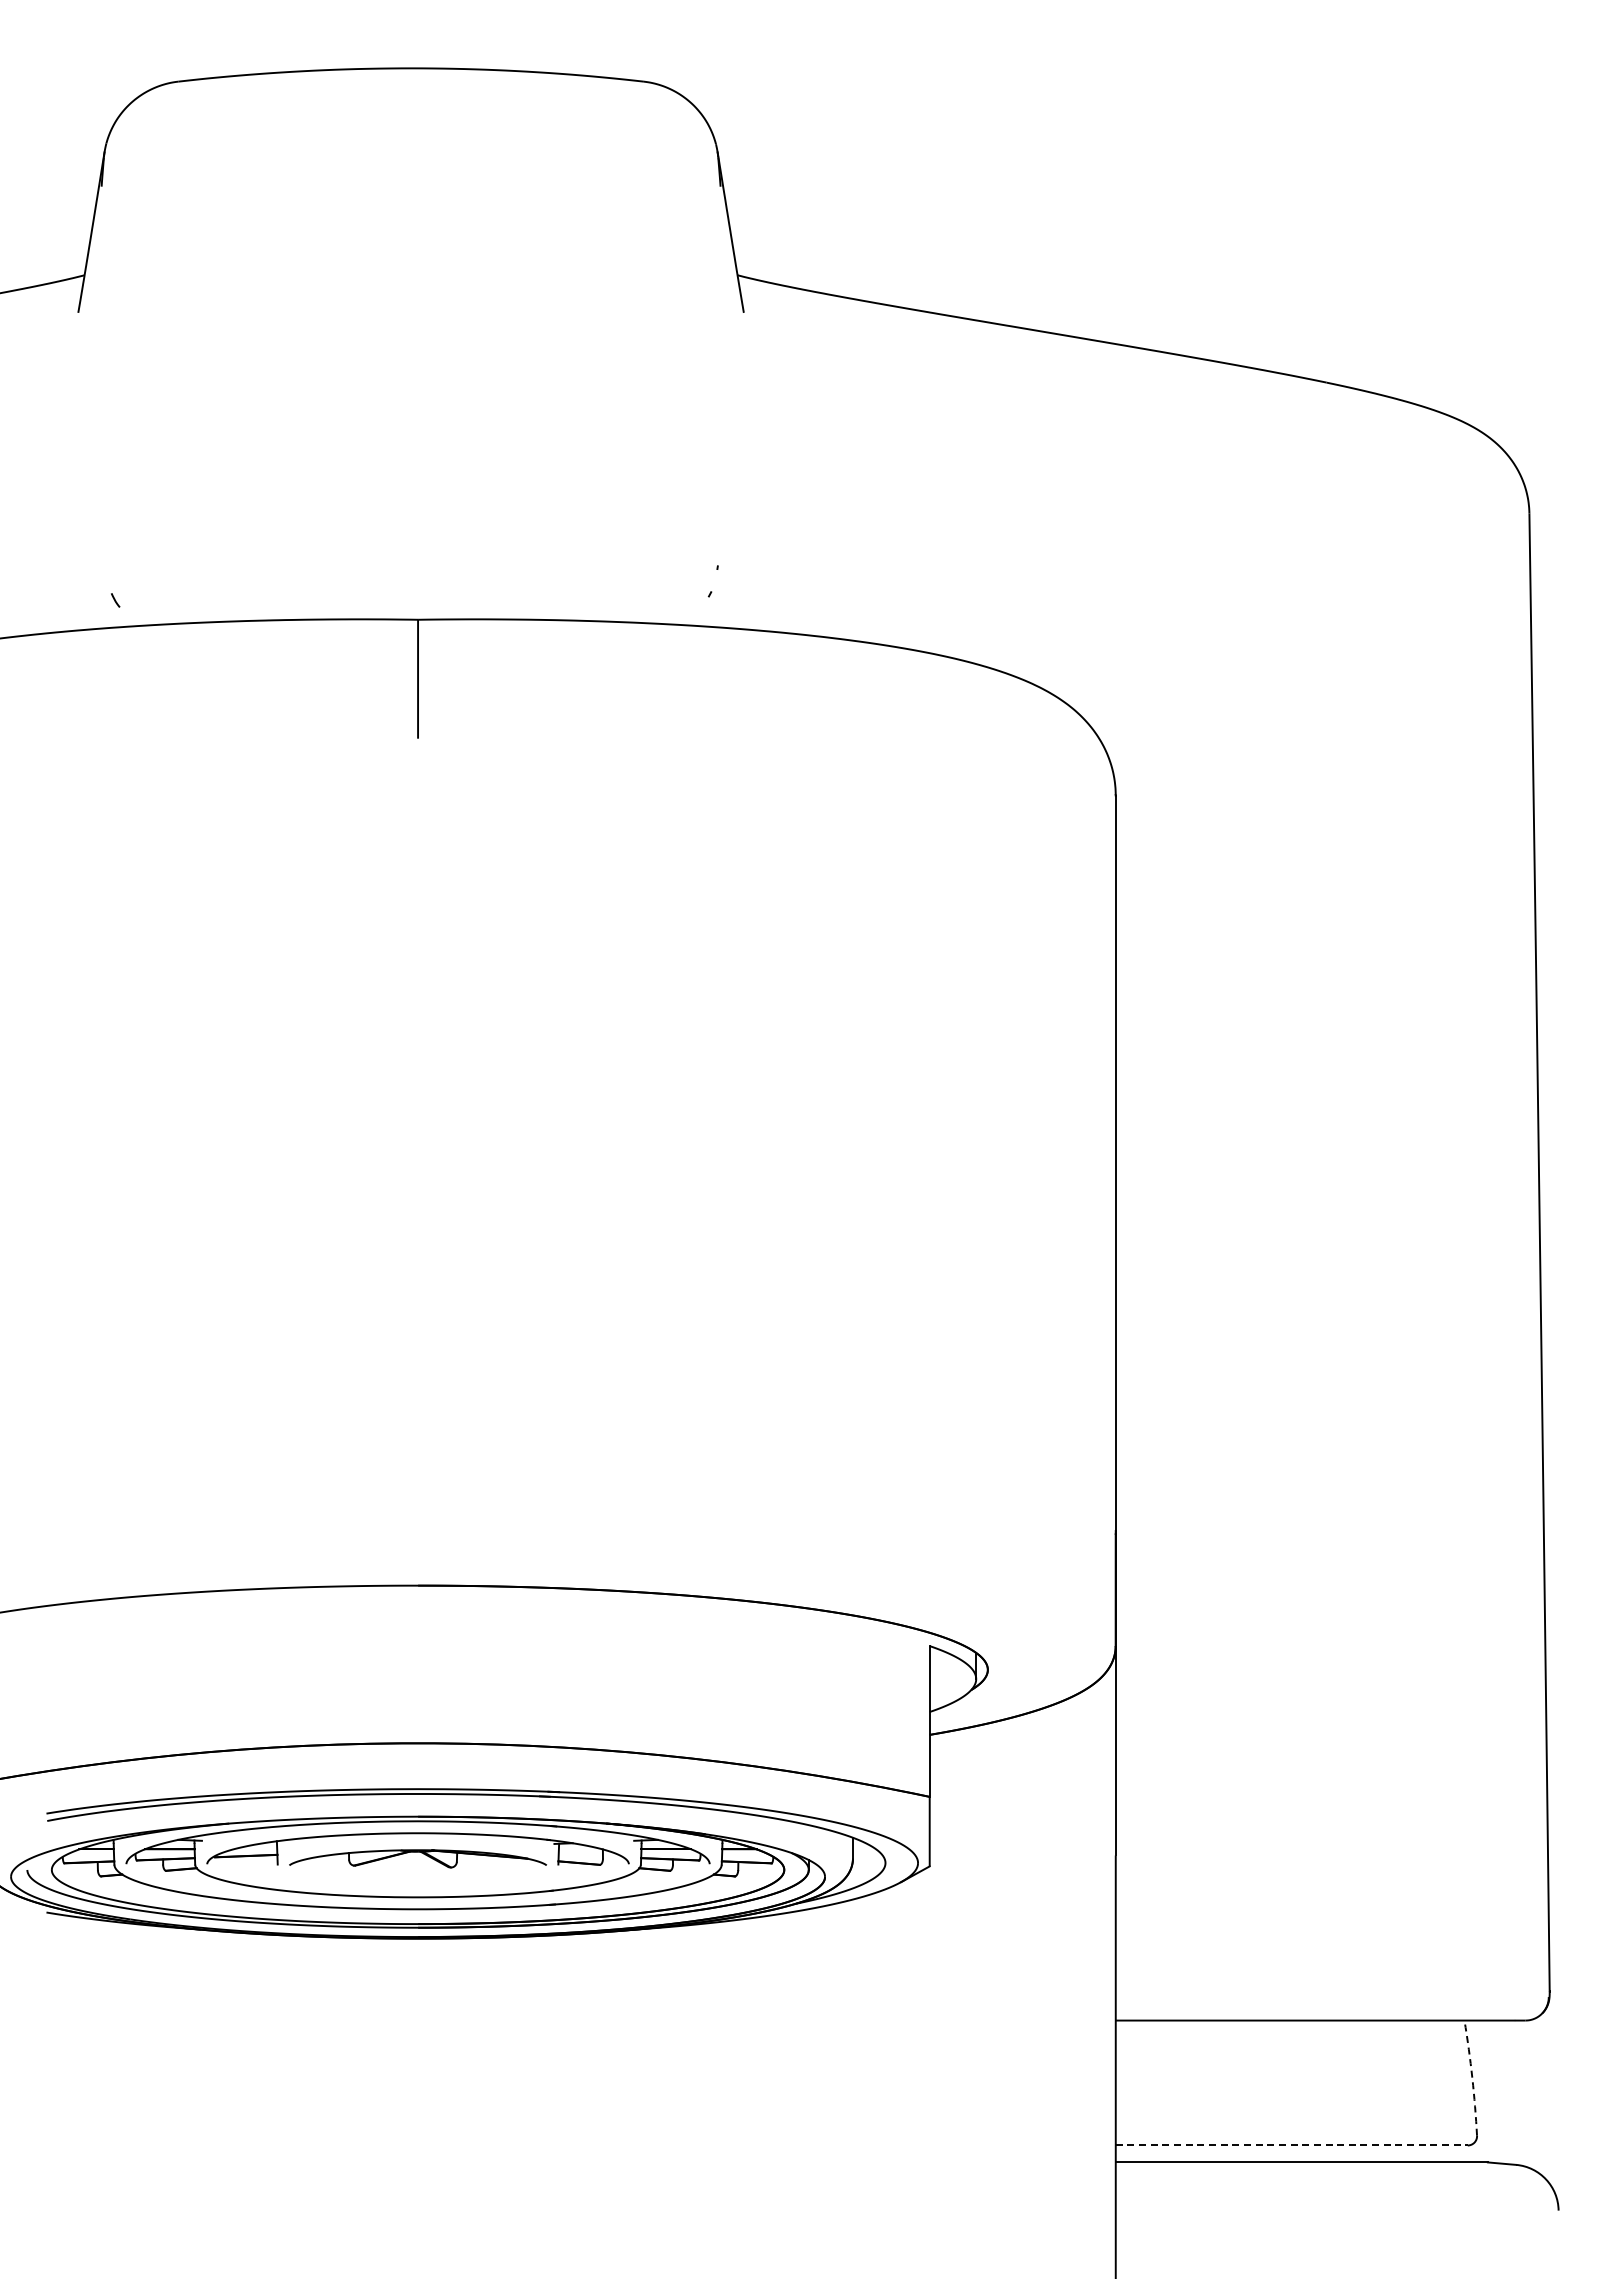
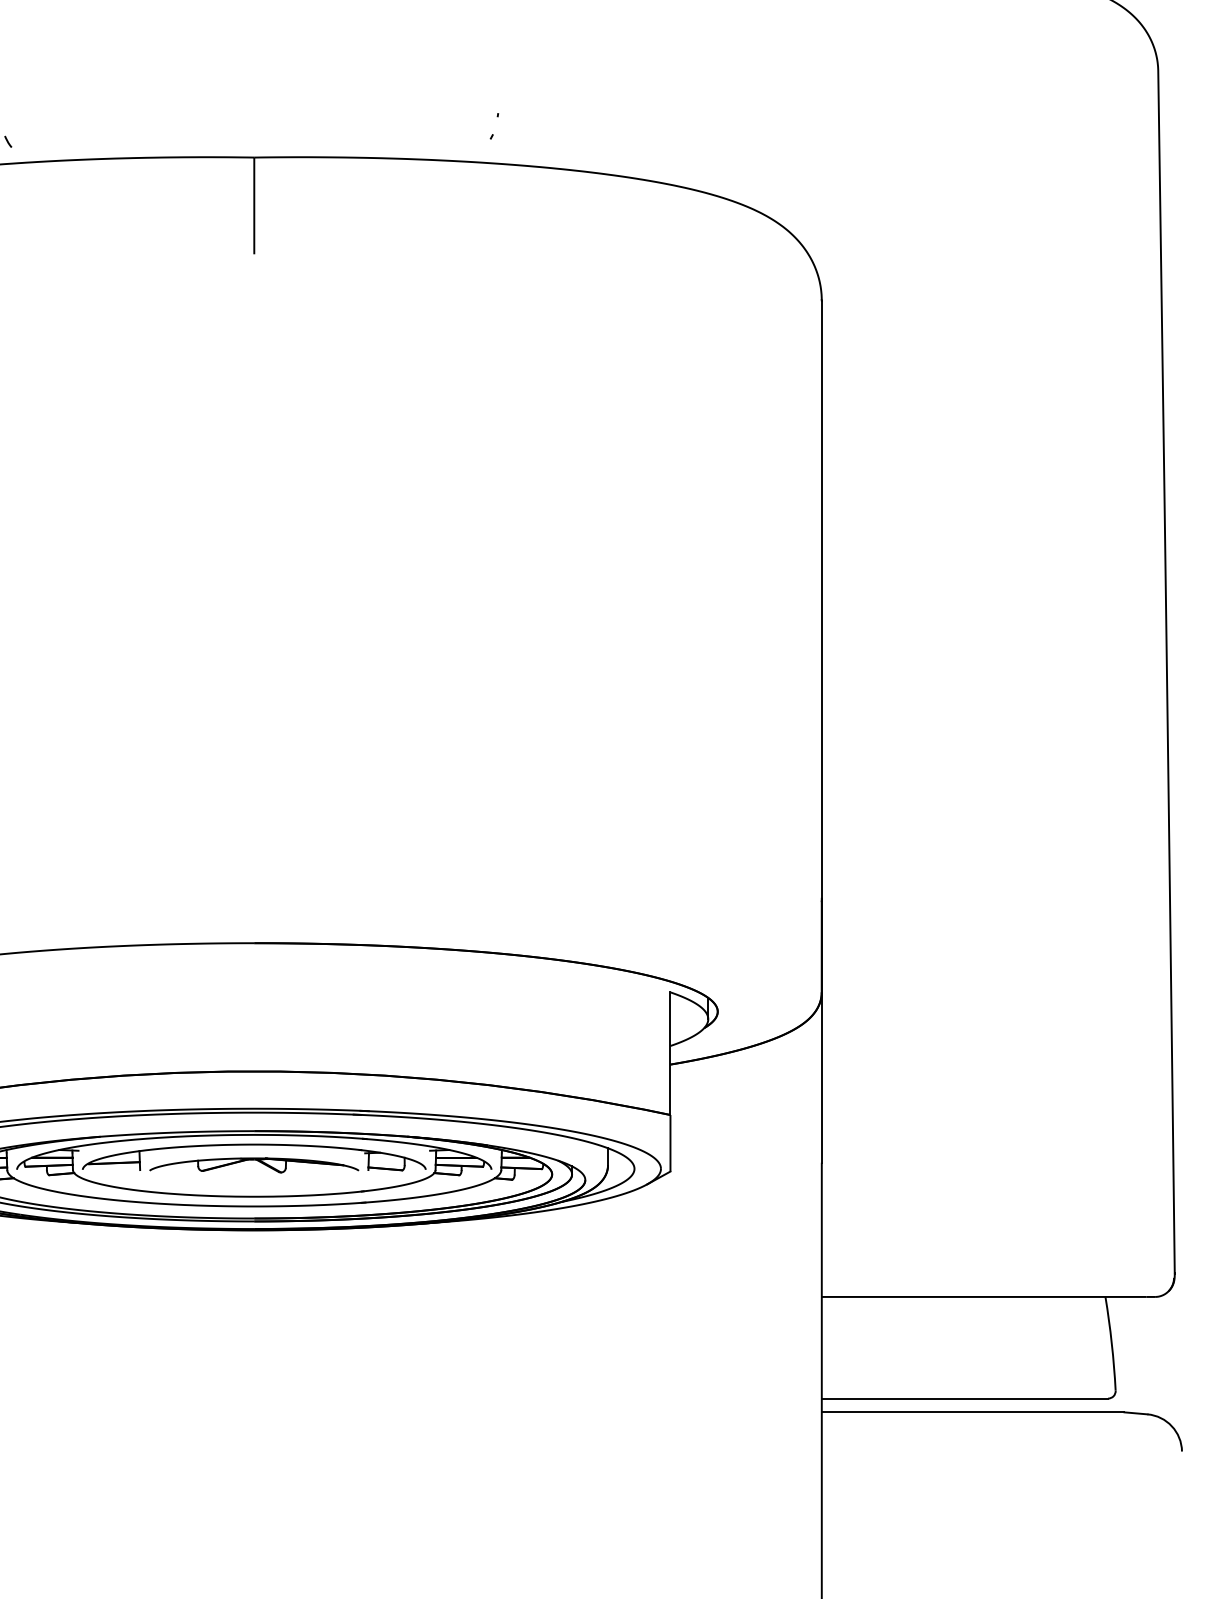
arc: (1472, 2077) -> (1111, 1343), dashed -> solid
line: (1292, 2145) -> (965, 1398), dashed -> solid

